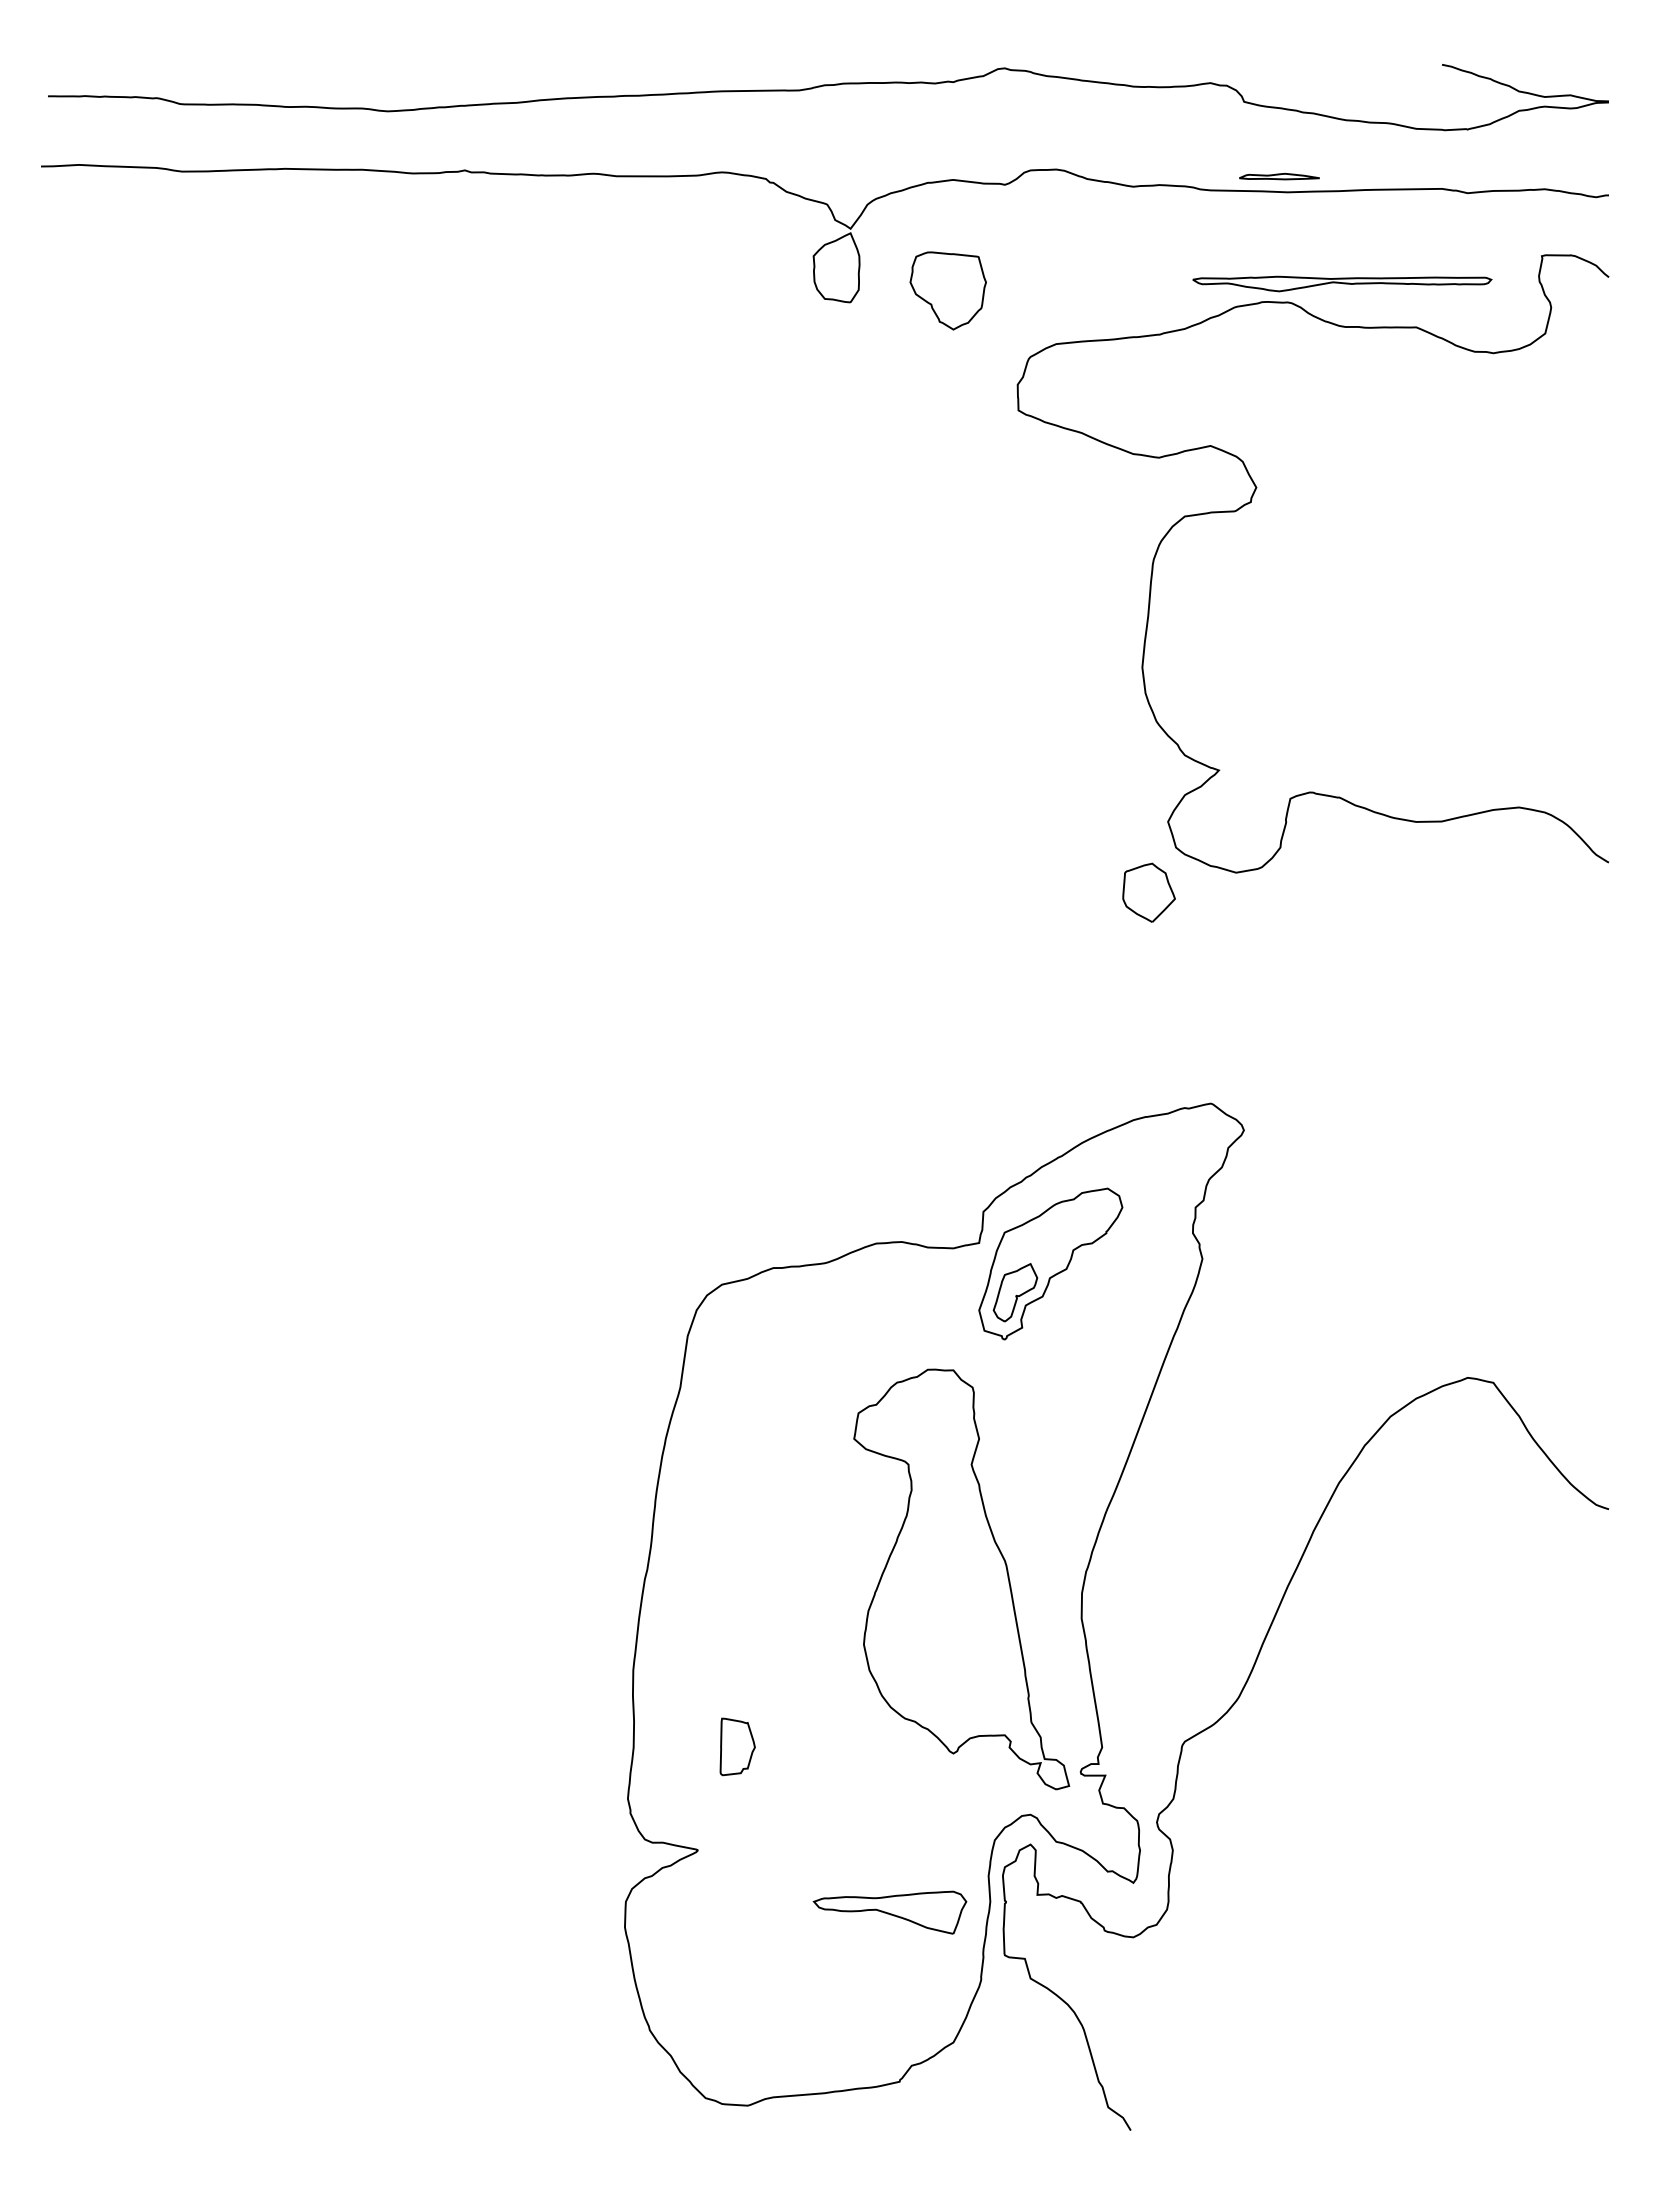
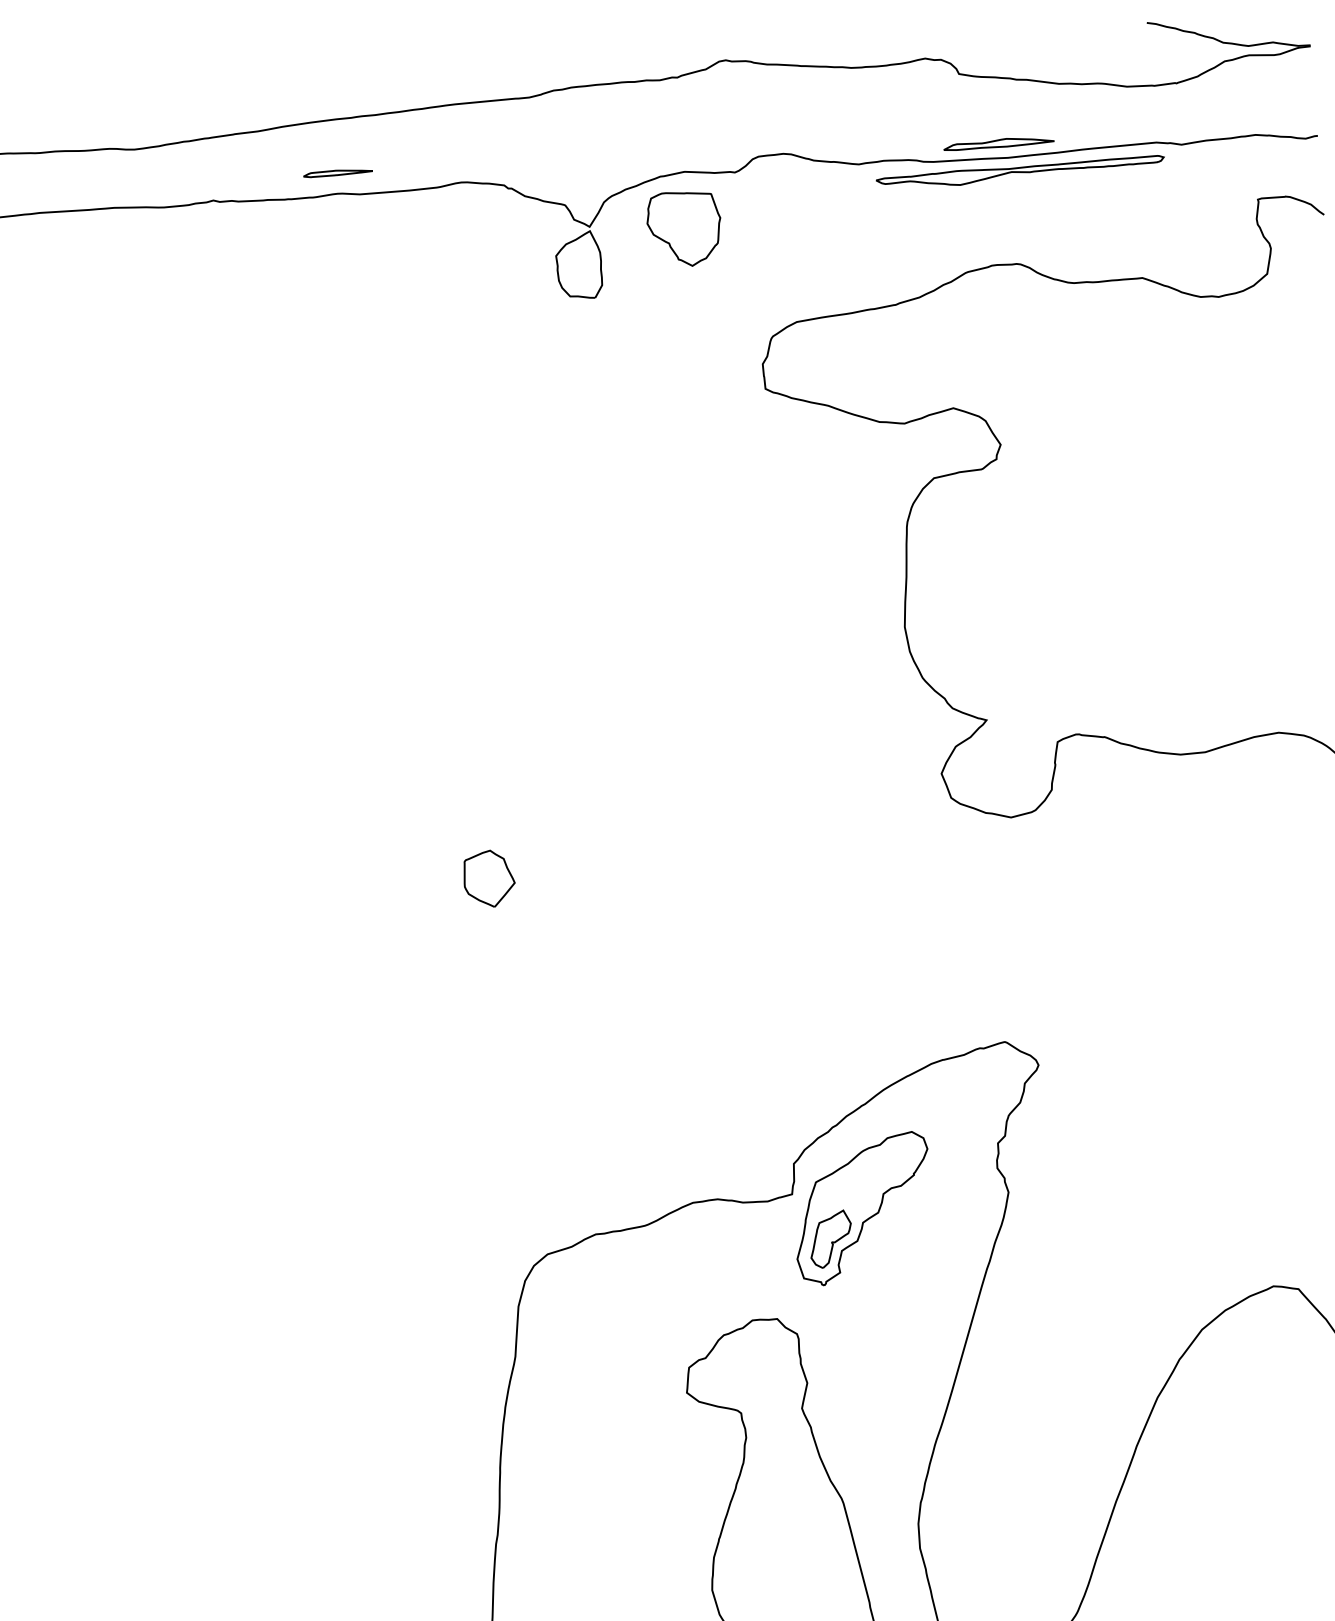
part: (595, 151) -> (337, 172), added
part: (1279, 176) -> (998, 143), size x1.43
part: (1342, 283) -> (1020, 172), moved
part: (947, 290) -> (683, 228), moved
part: (1148, 892) -> (488, 878), moved

